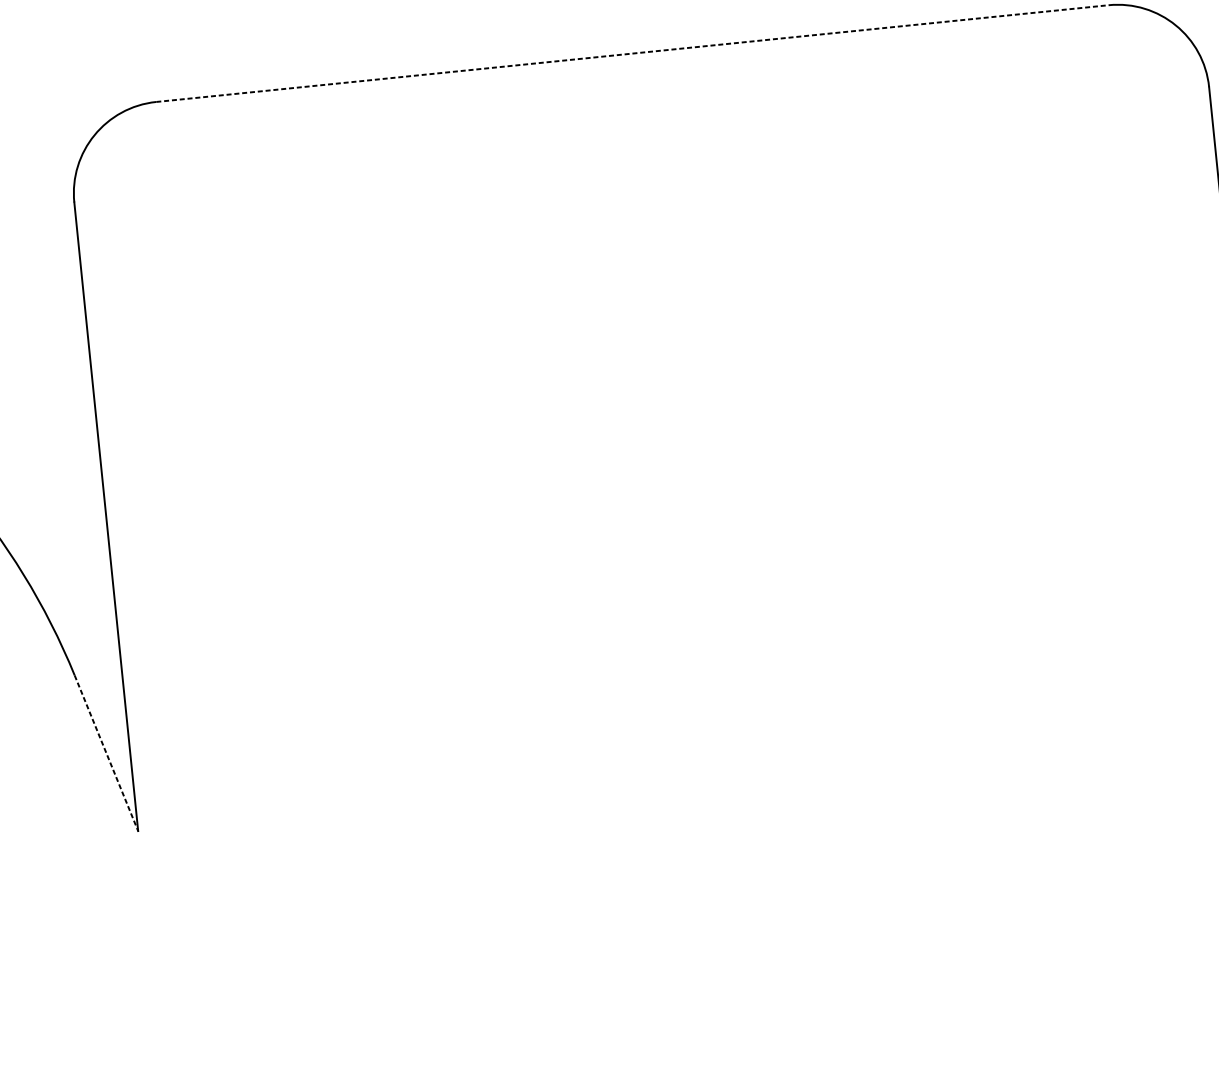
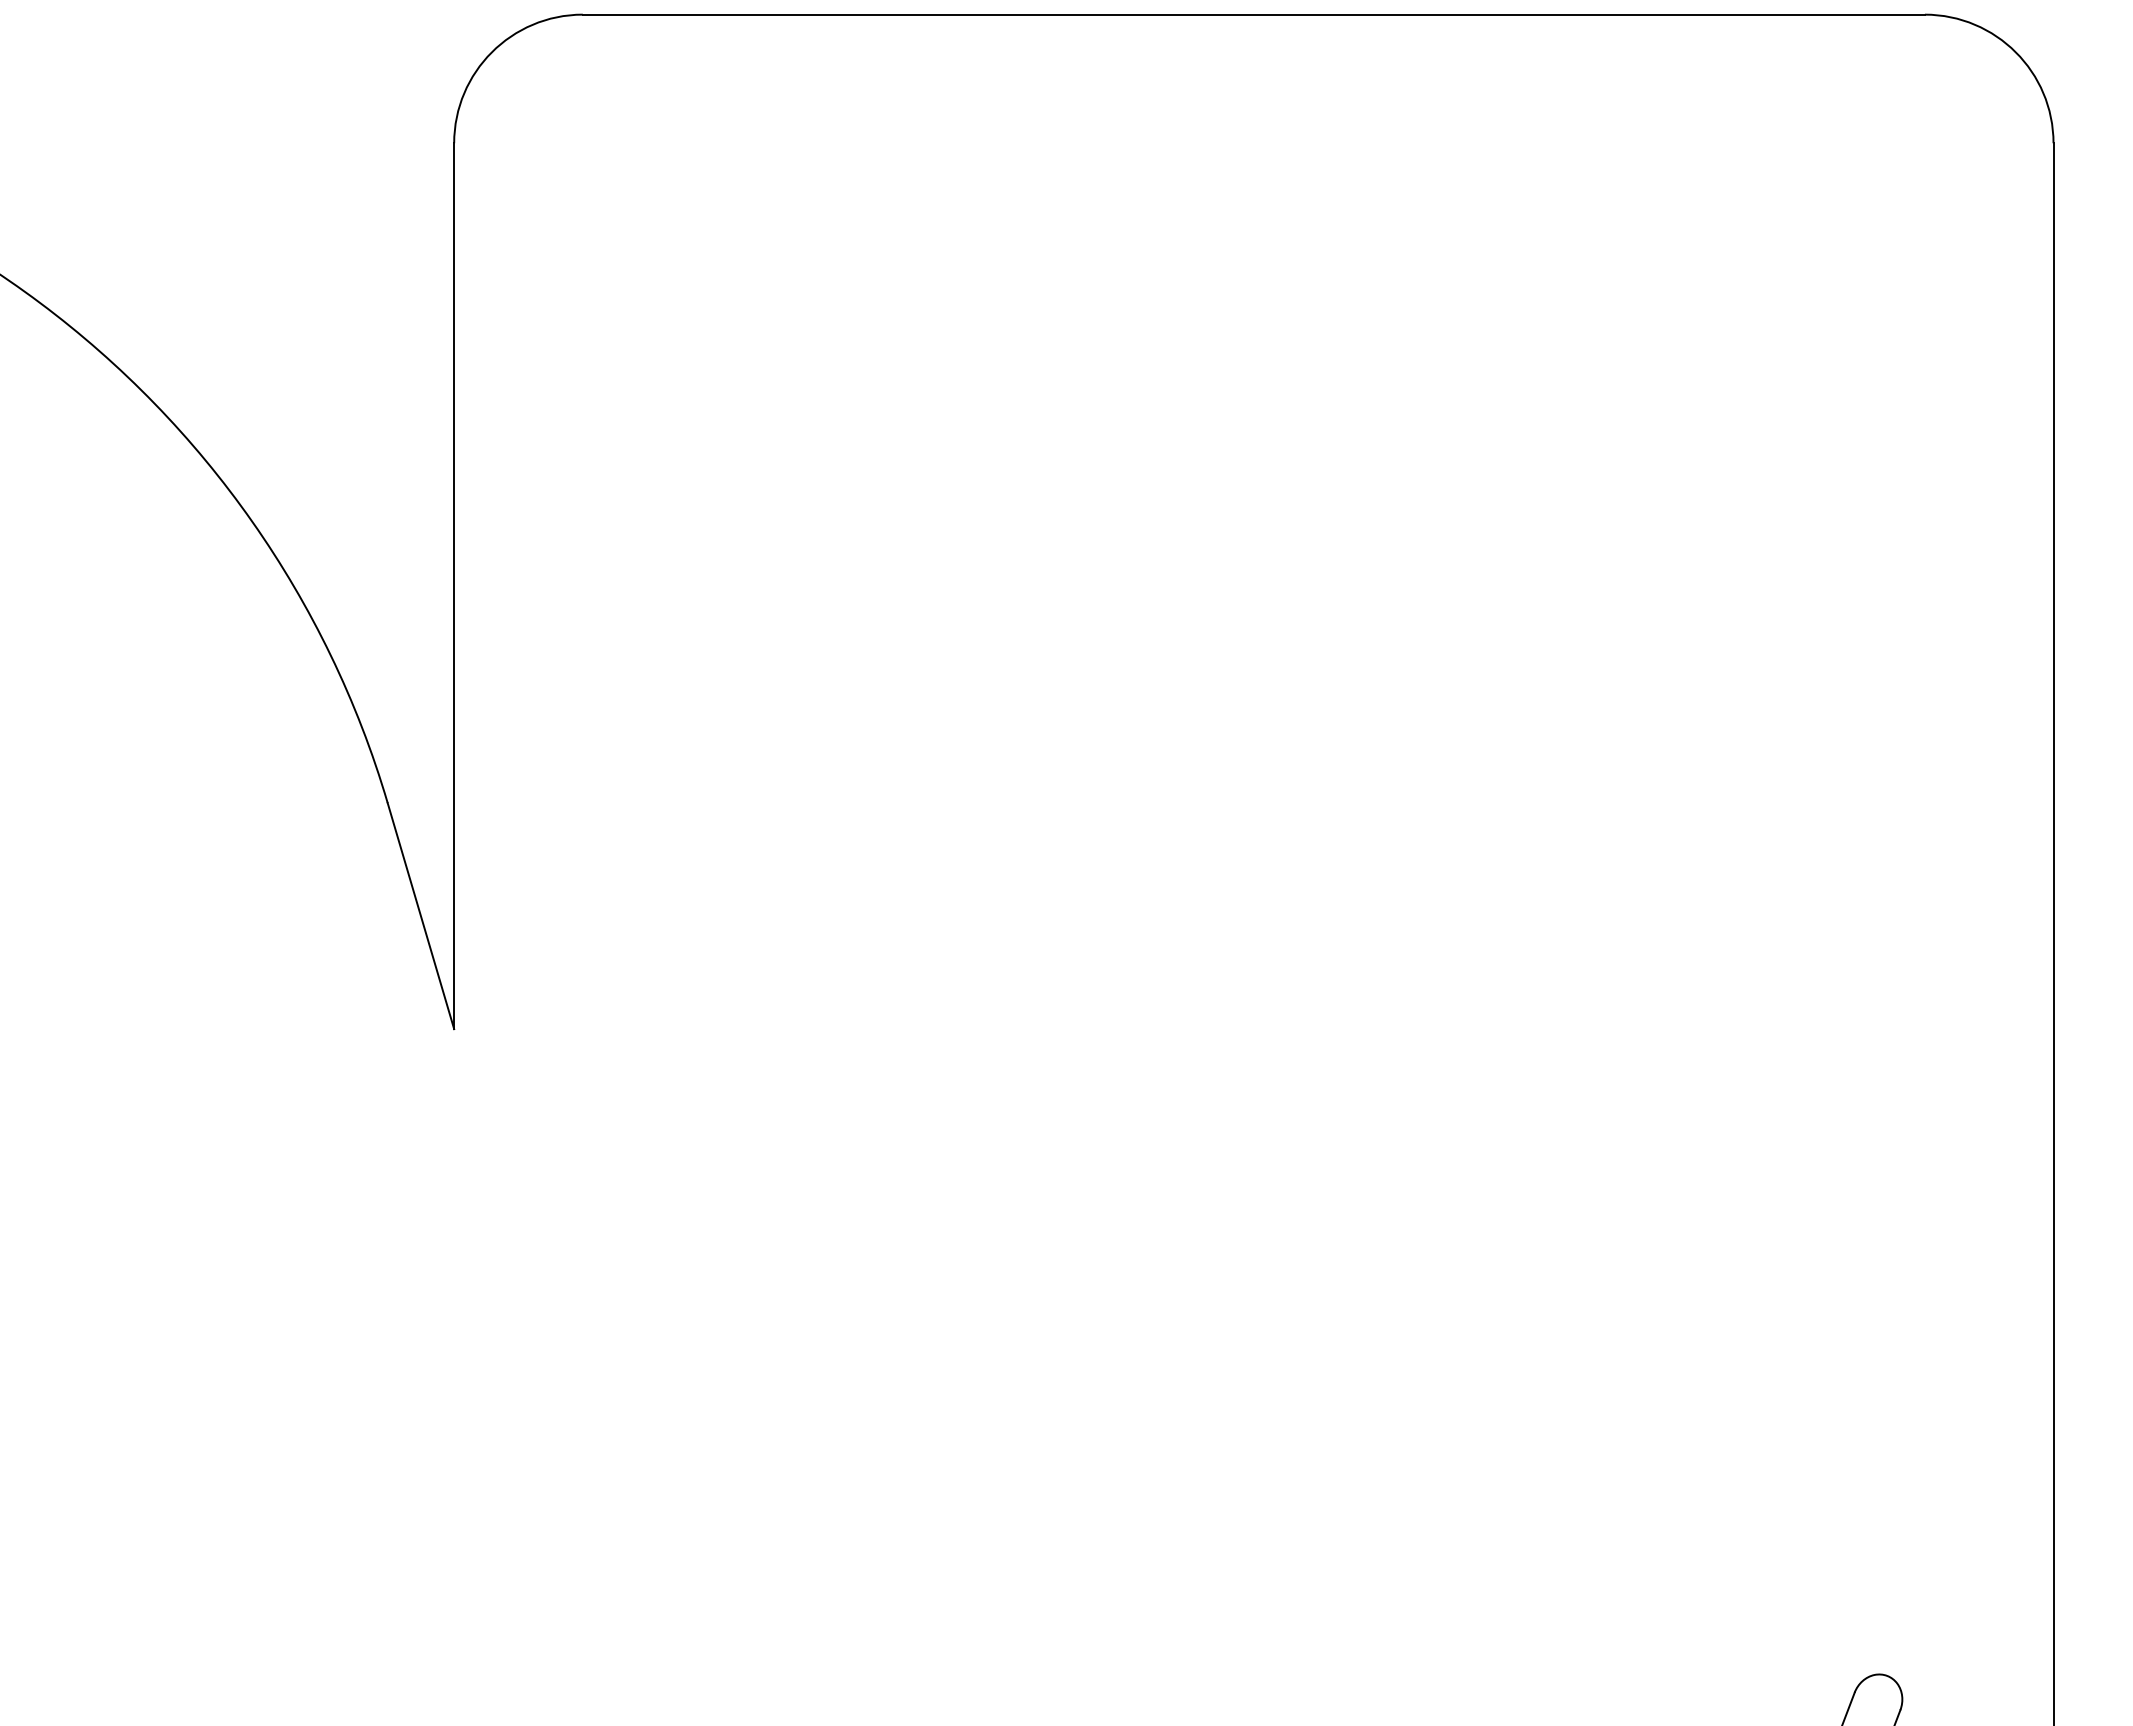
line: (632, 53) -> (1254, 14), dashed -> solid
line: (106, 753) -> (420, 916), dashed -> solid

